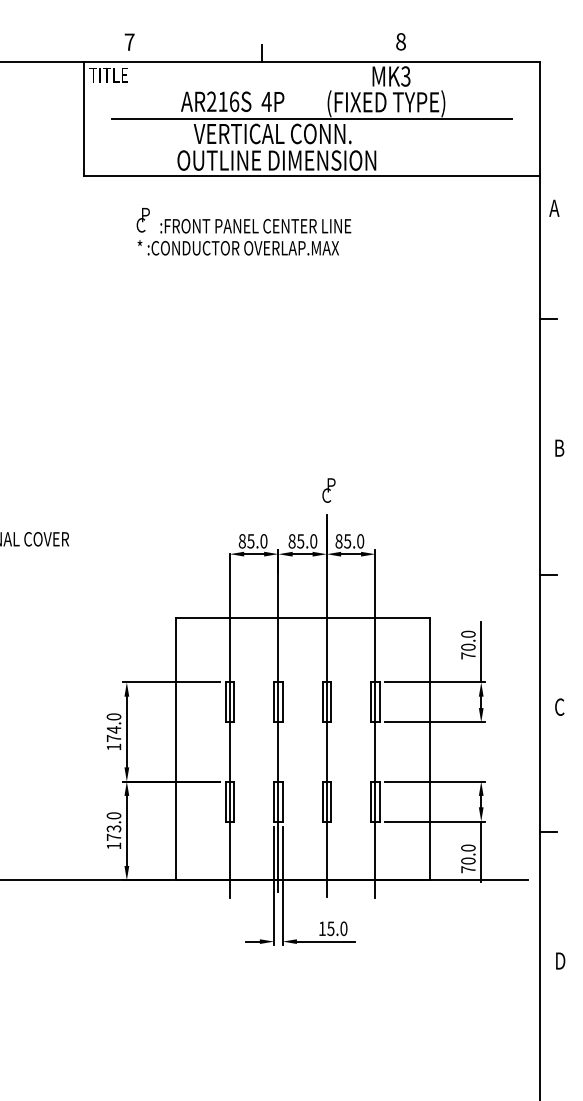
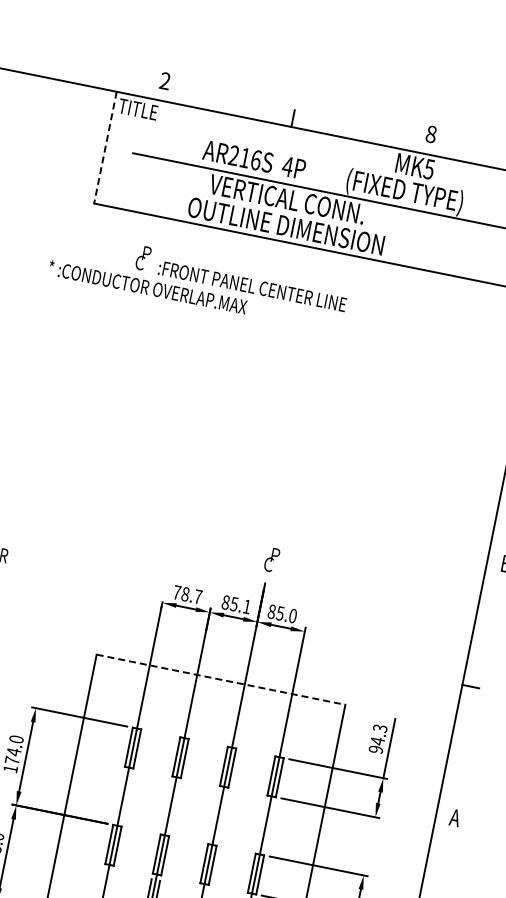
text: (129, 41) -> (165, 80), 7 -> 2
text: (405, 76) -> (428, 169), 3 -> 5
line: (84, 119) -> (105, 147), solid -> dashed
text: (237, 247) -> (147, 286), moved
text: (252, 541) -> (186, 594), 85.0 -> 78.7
text: (313, 541) -> (246, 606), 85.0 -> 85.1
line: (302, 618) -> (220, 680), solid -> dashed
text: (468, 644) -> (378, 738), 70.0 -> 94.3
text: (559, 706) -> (455, 817), C -> A

